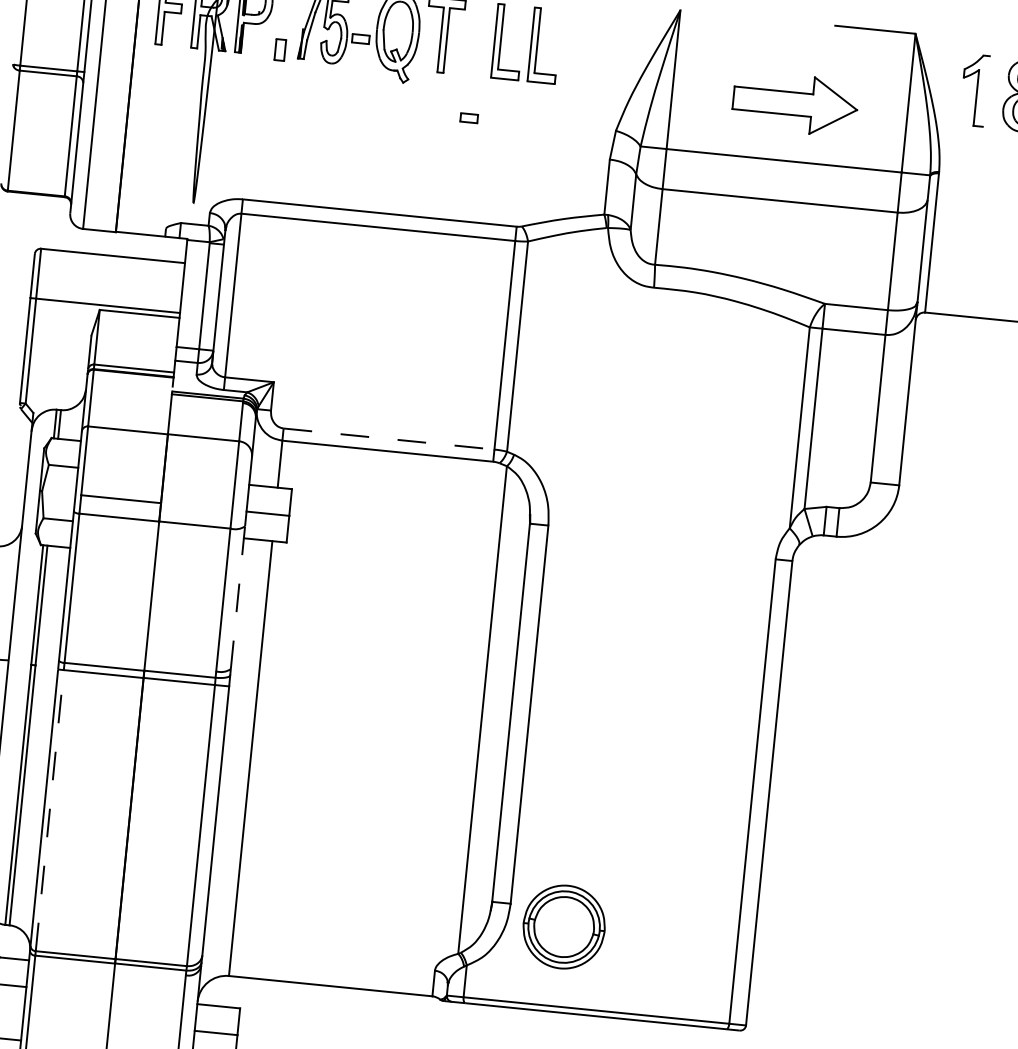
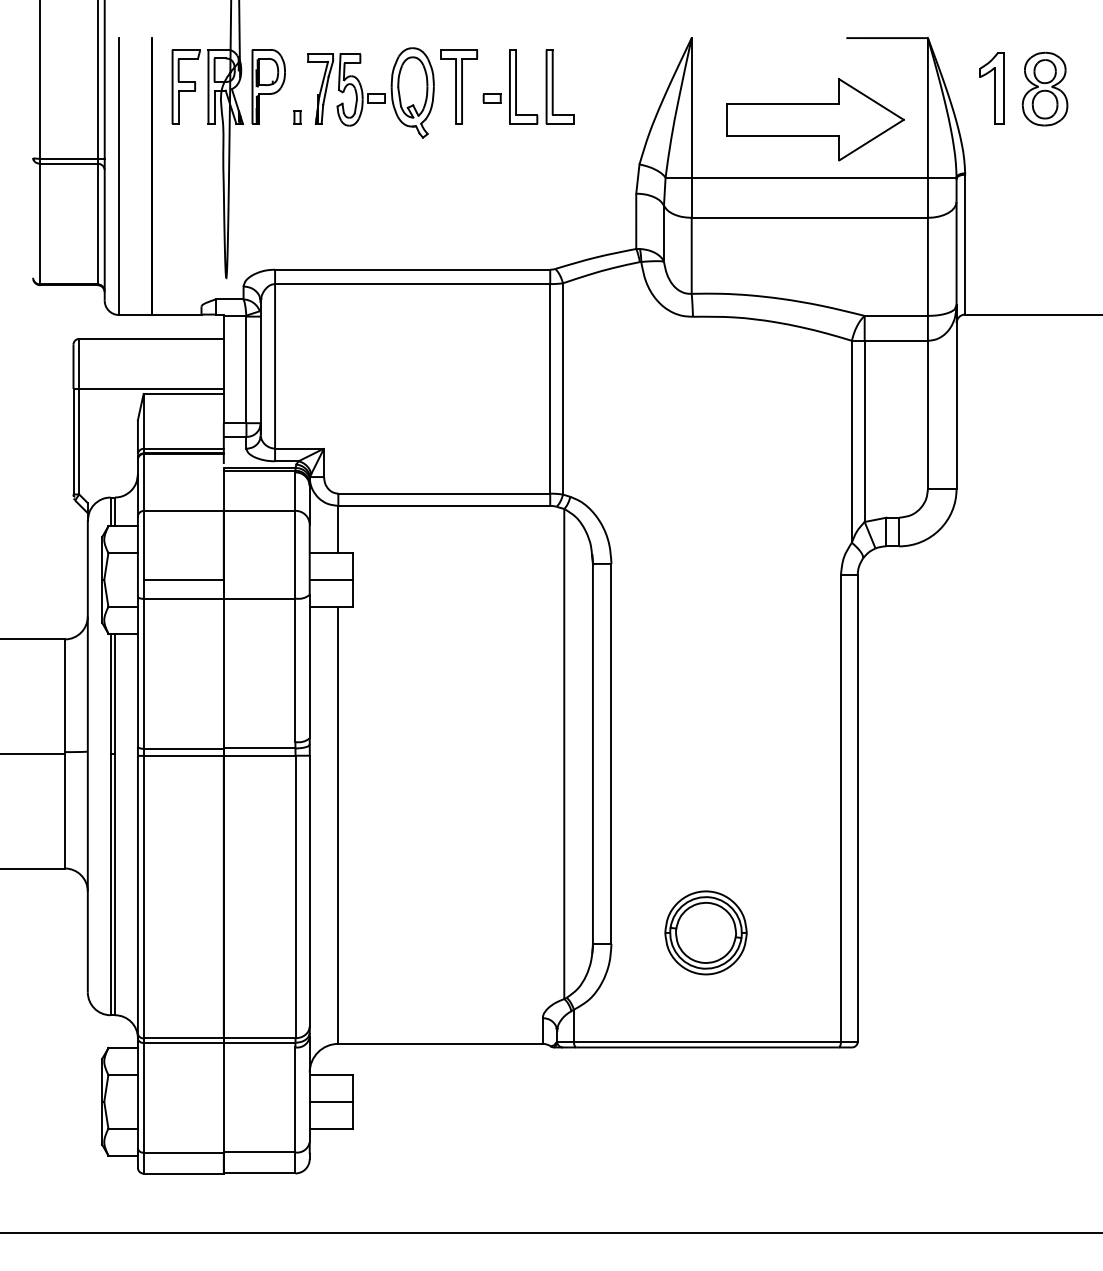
part: (280, 50) -> (297, 117), size x0.62
line: (986, 91) -> (1004, 88), added
part: (795, 103) -> (815, 119), size x1.43
part: (468, 118) -> (491, 98), moved
line: (389, 438) -> (444, 493), dashed -> solid
line: (237, 597) -> (309, 666), dashed -> solid
line: (49, 809) -> (143, 896), dashed -> solid
part: (563, 926) -> (705, 932), moved

